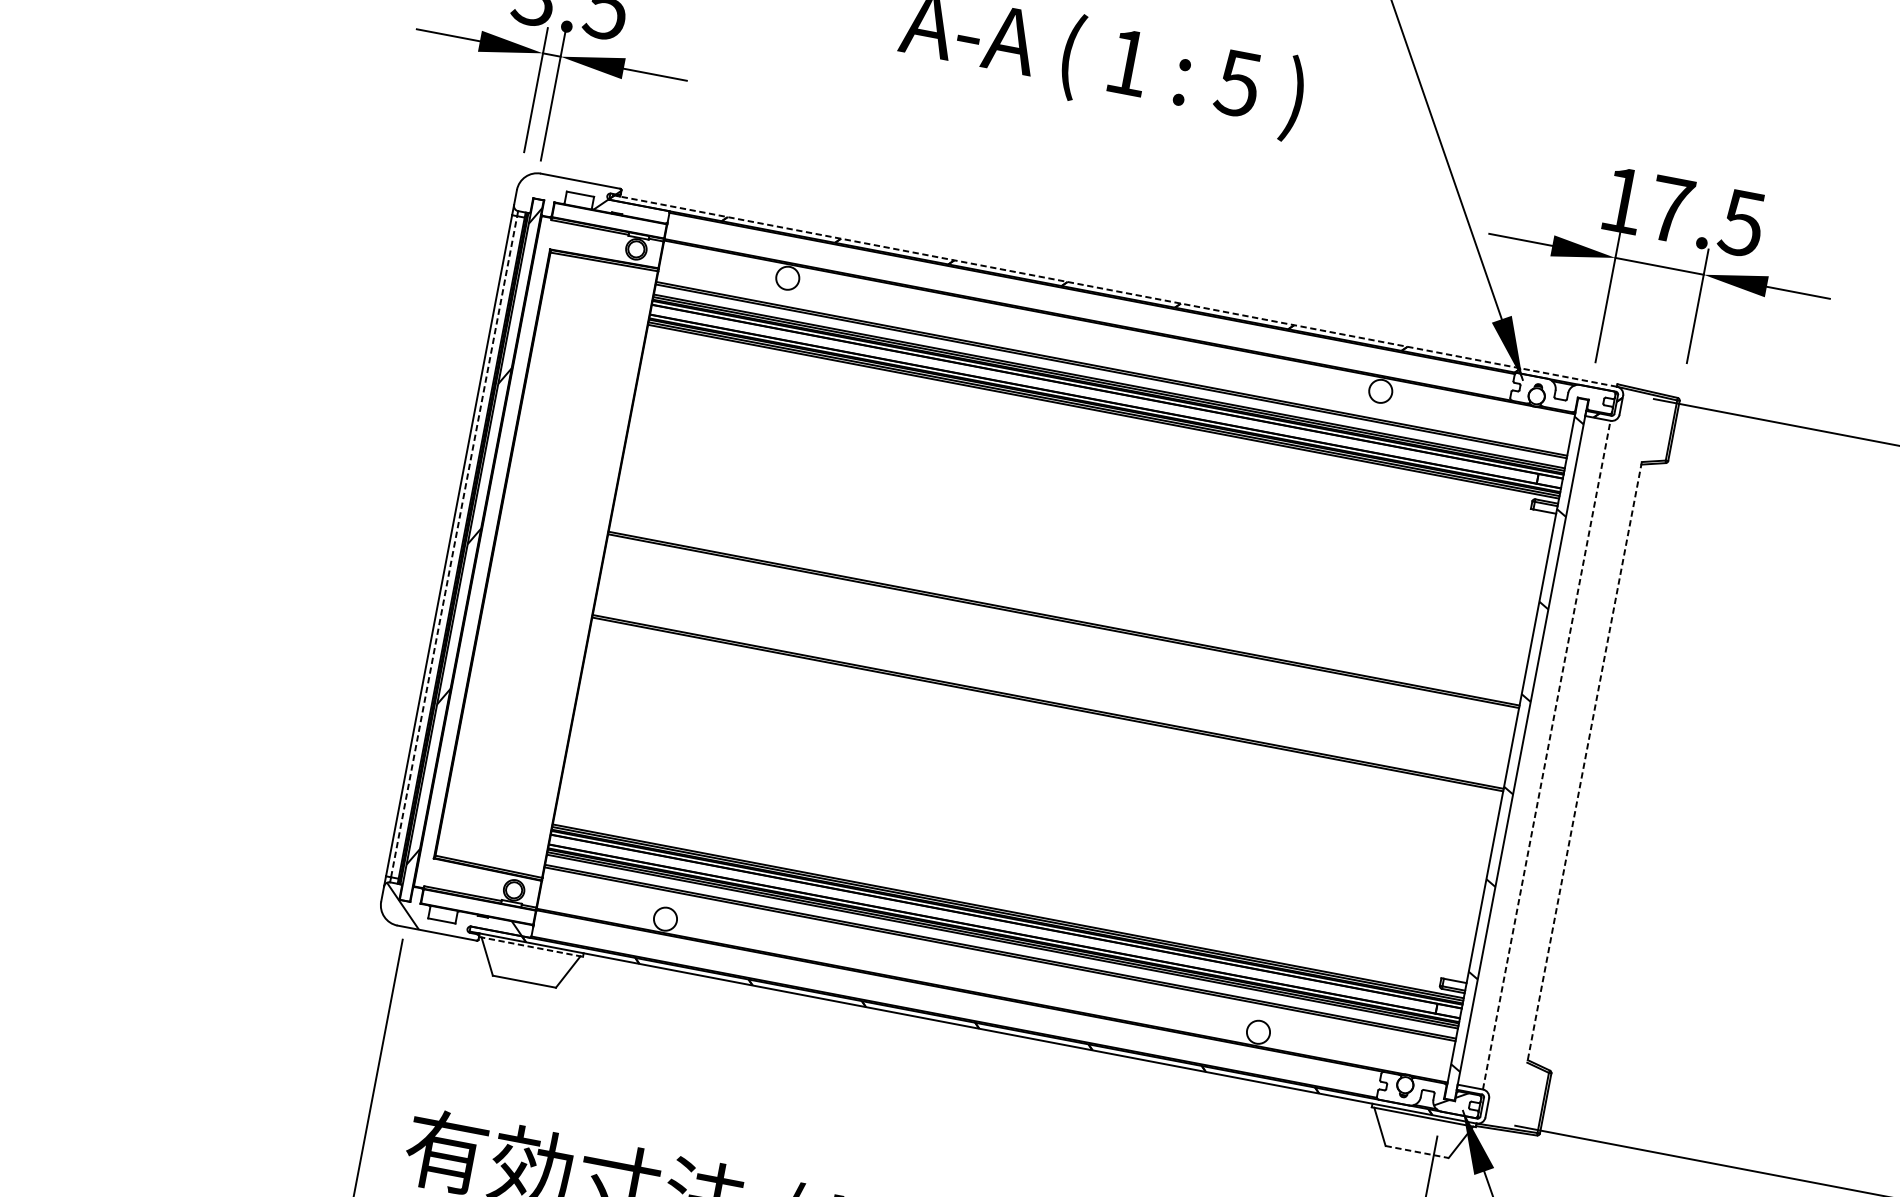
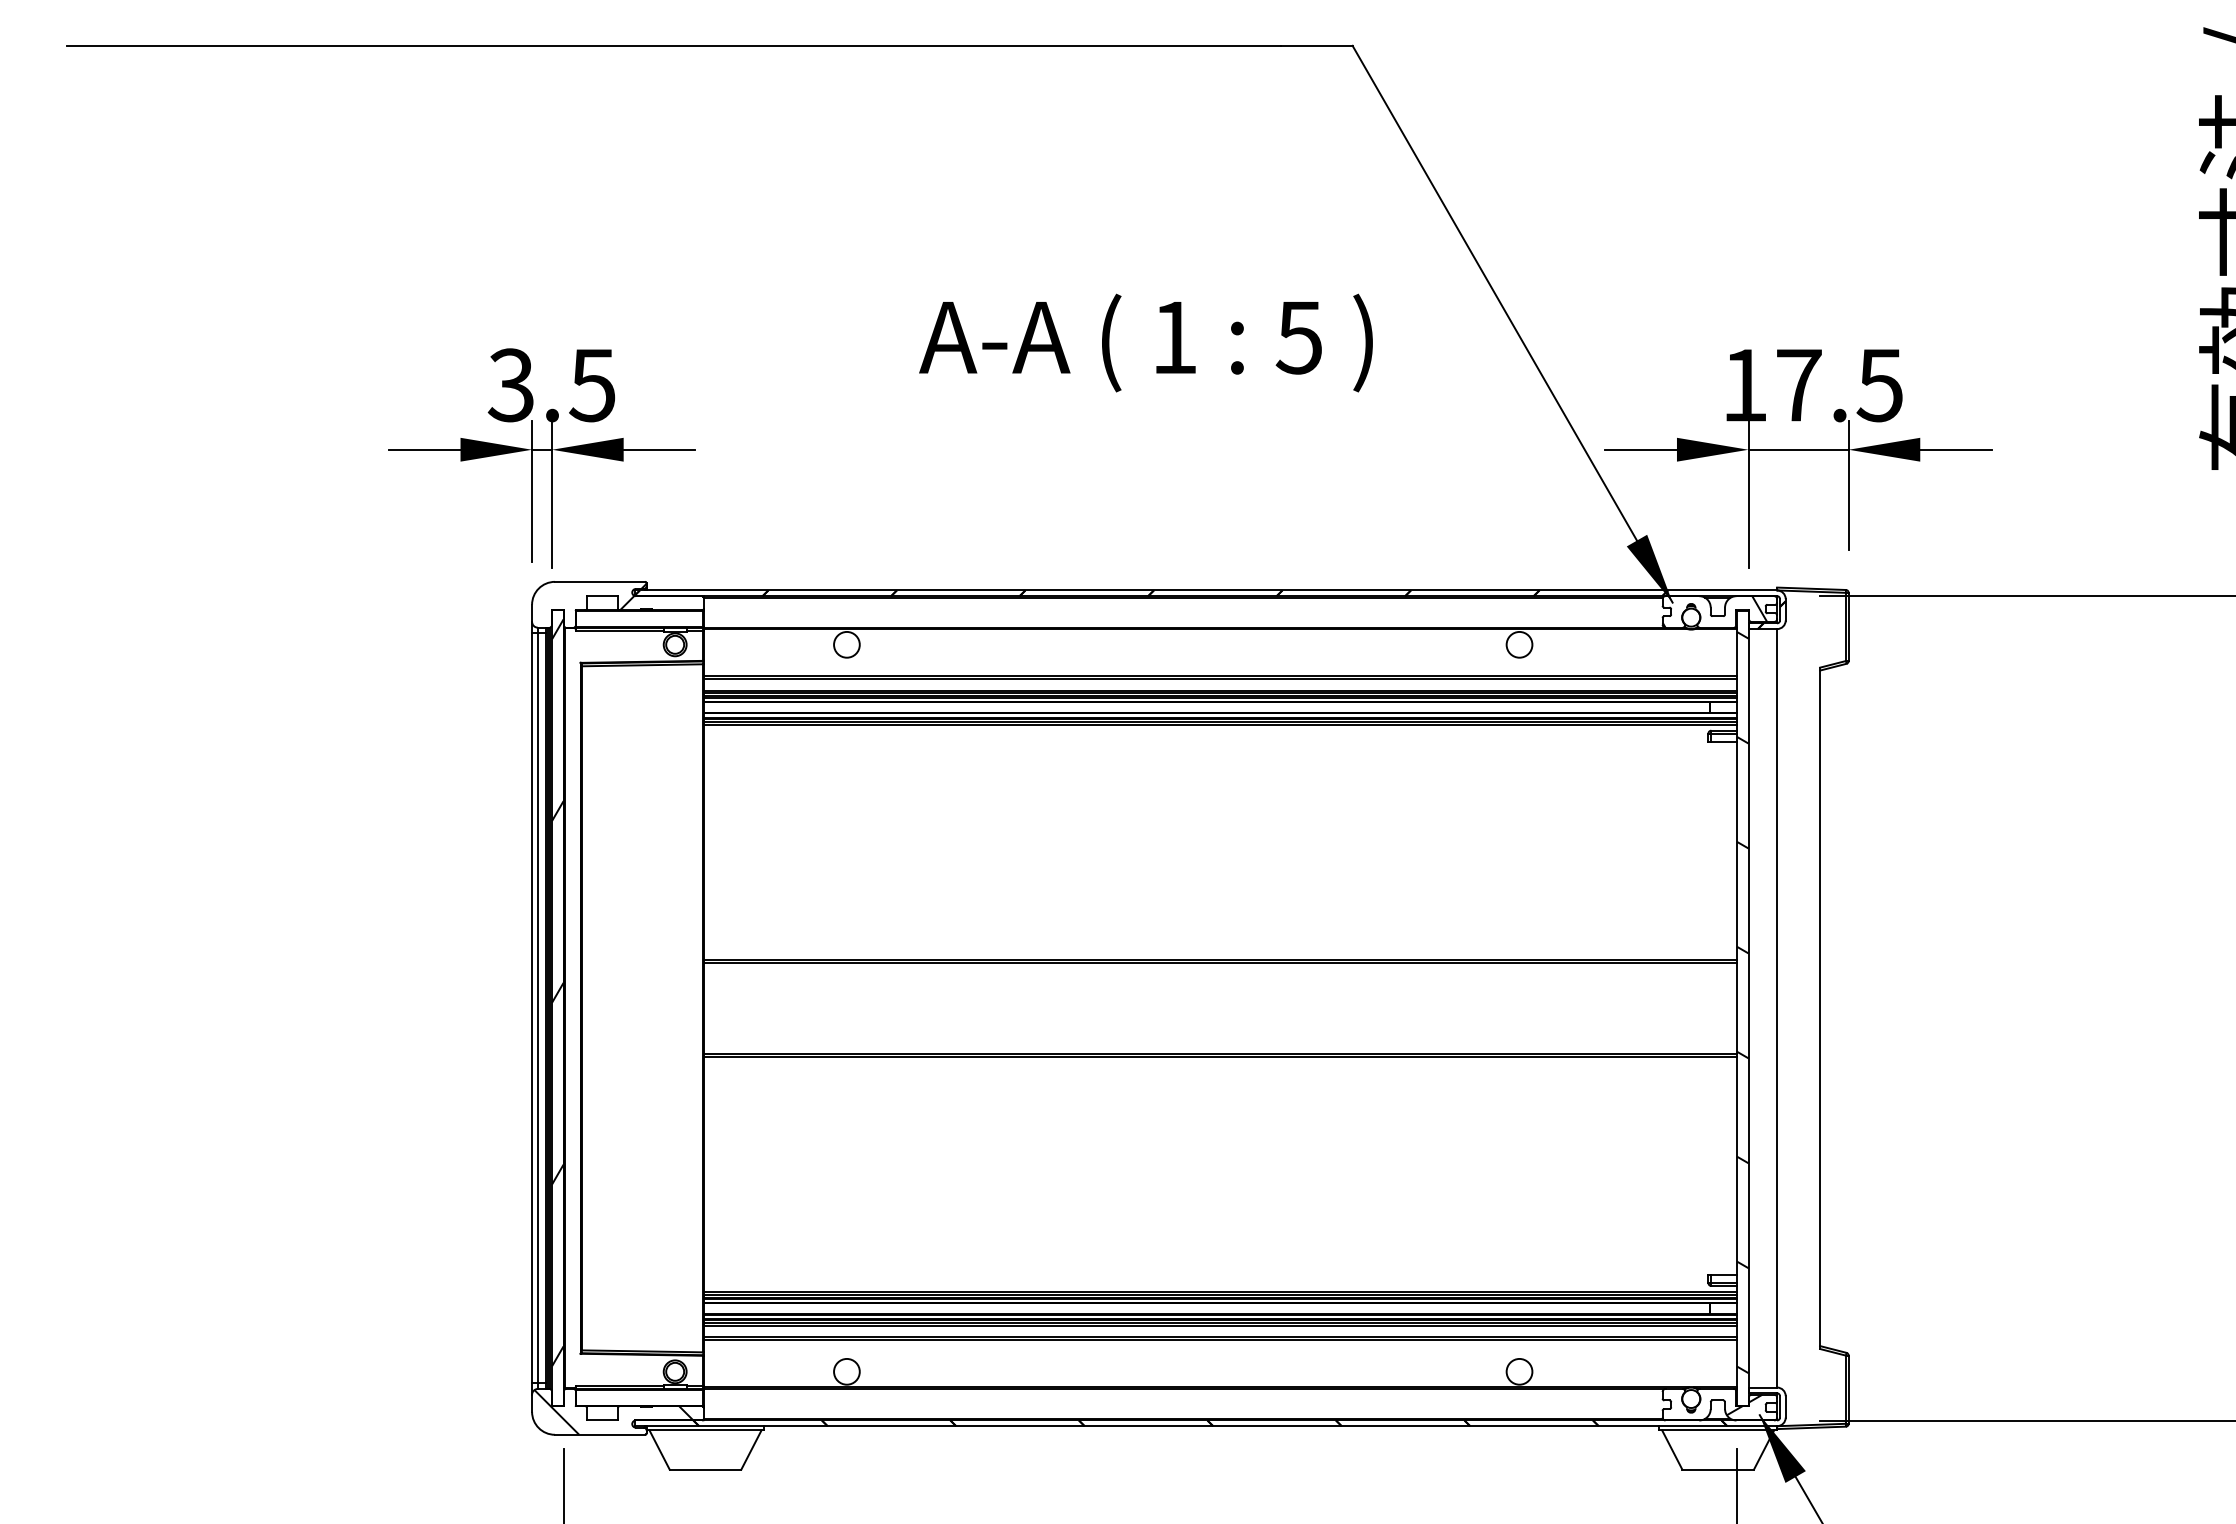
line: (1113, 290) -> (1205, 590), dashed -> solid
hatch: (1558, 394) -> (1714, 611), added
line: (453, 546) -> (537, 1008), dashed -> solid
line: (1547, 754) -> (1777, 1007), dashed -> solid
line: (1584, 762) -> (1820, 1008), dashed -> solid
line: (530, 947) -> (705, 1430), dashed -> solid
line: (1417, 1151) -> (1718, 1469), dashed -> solid

